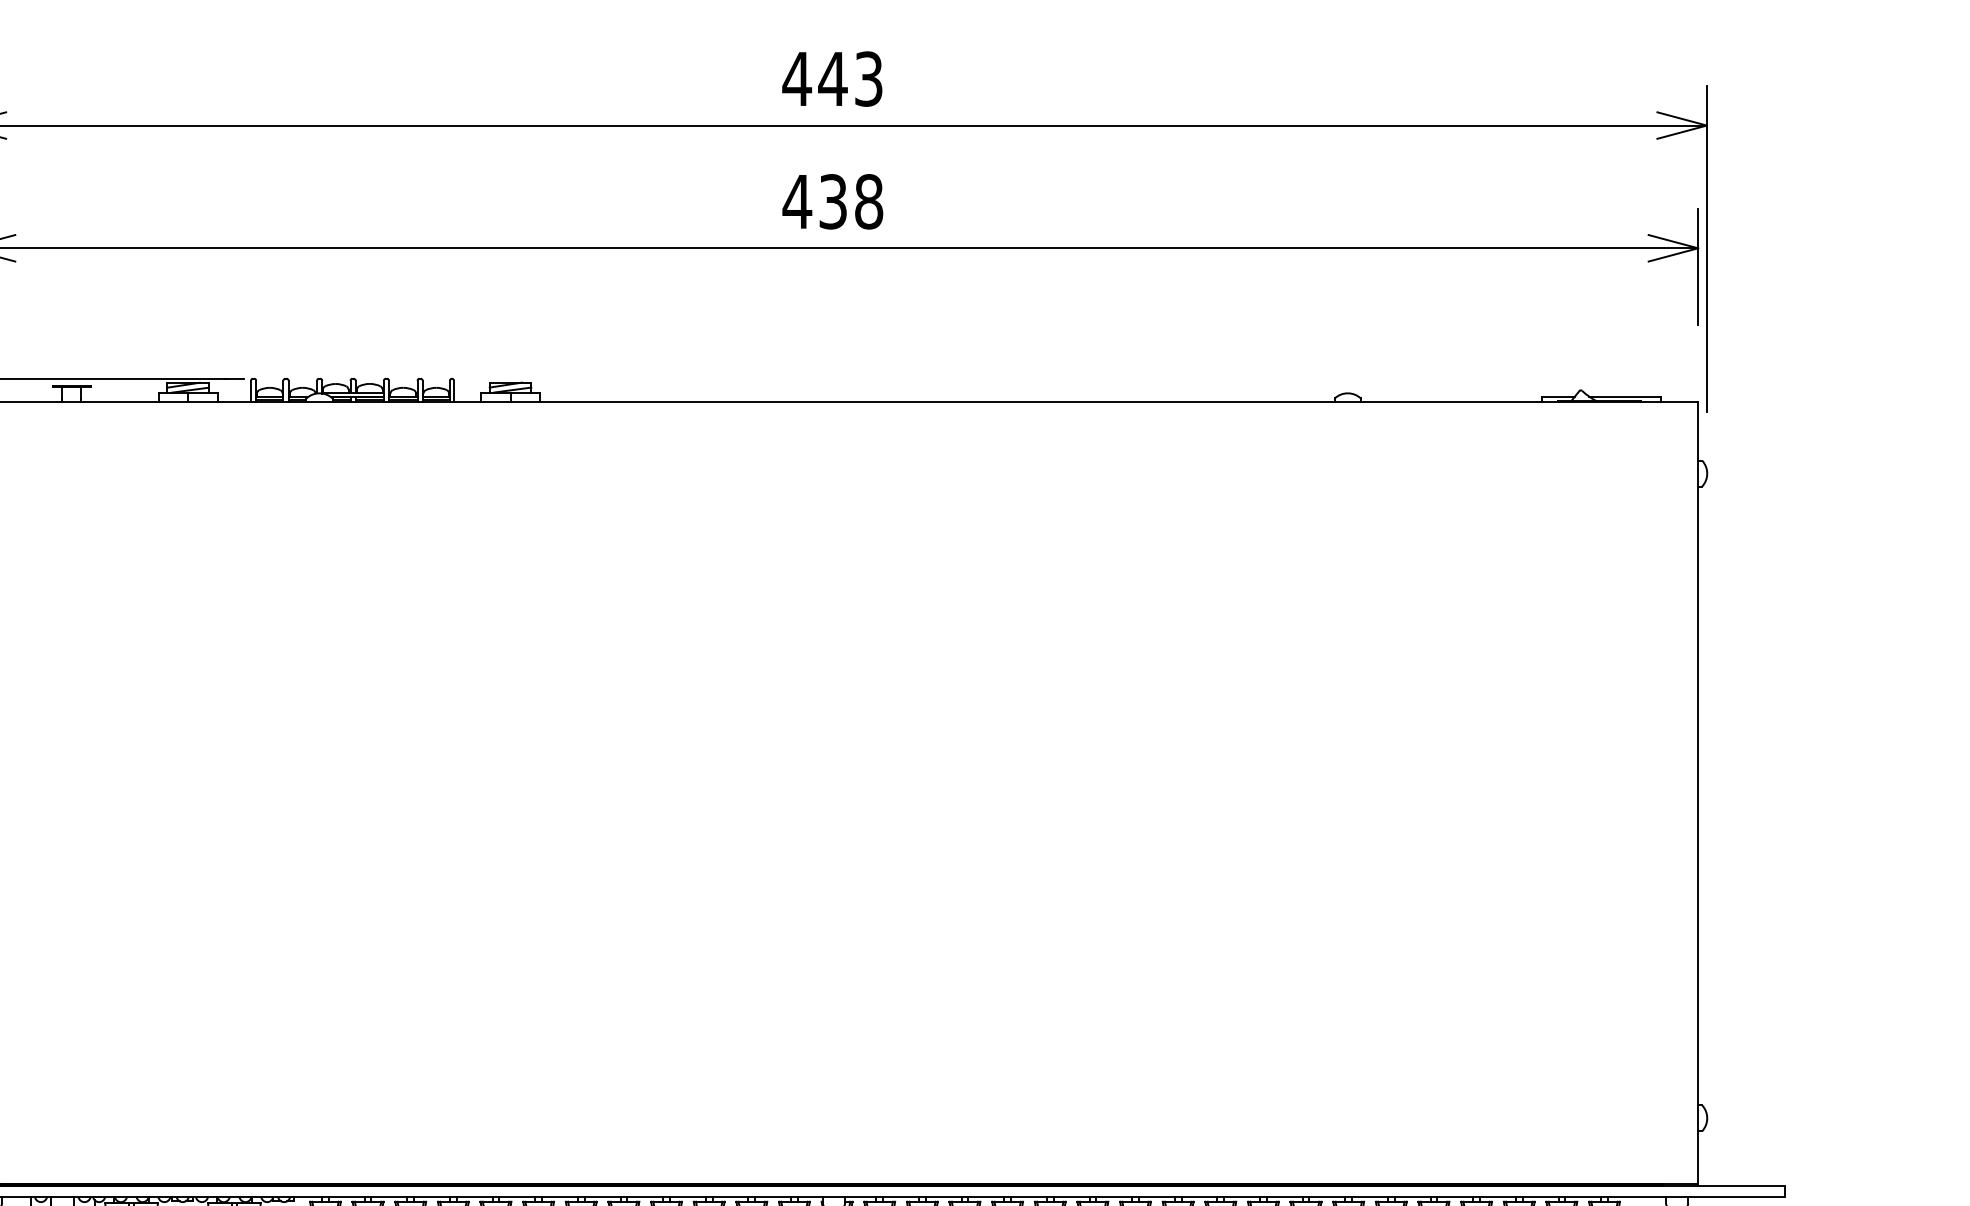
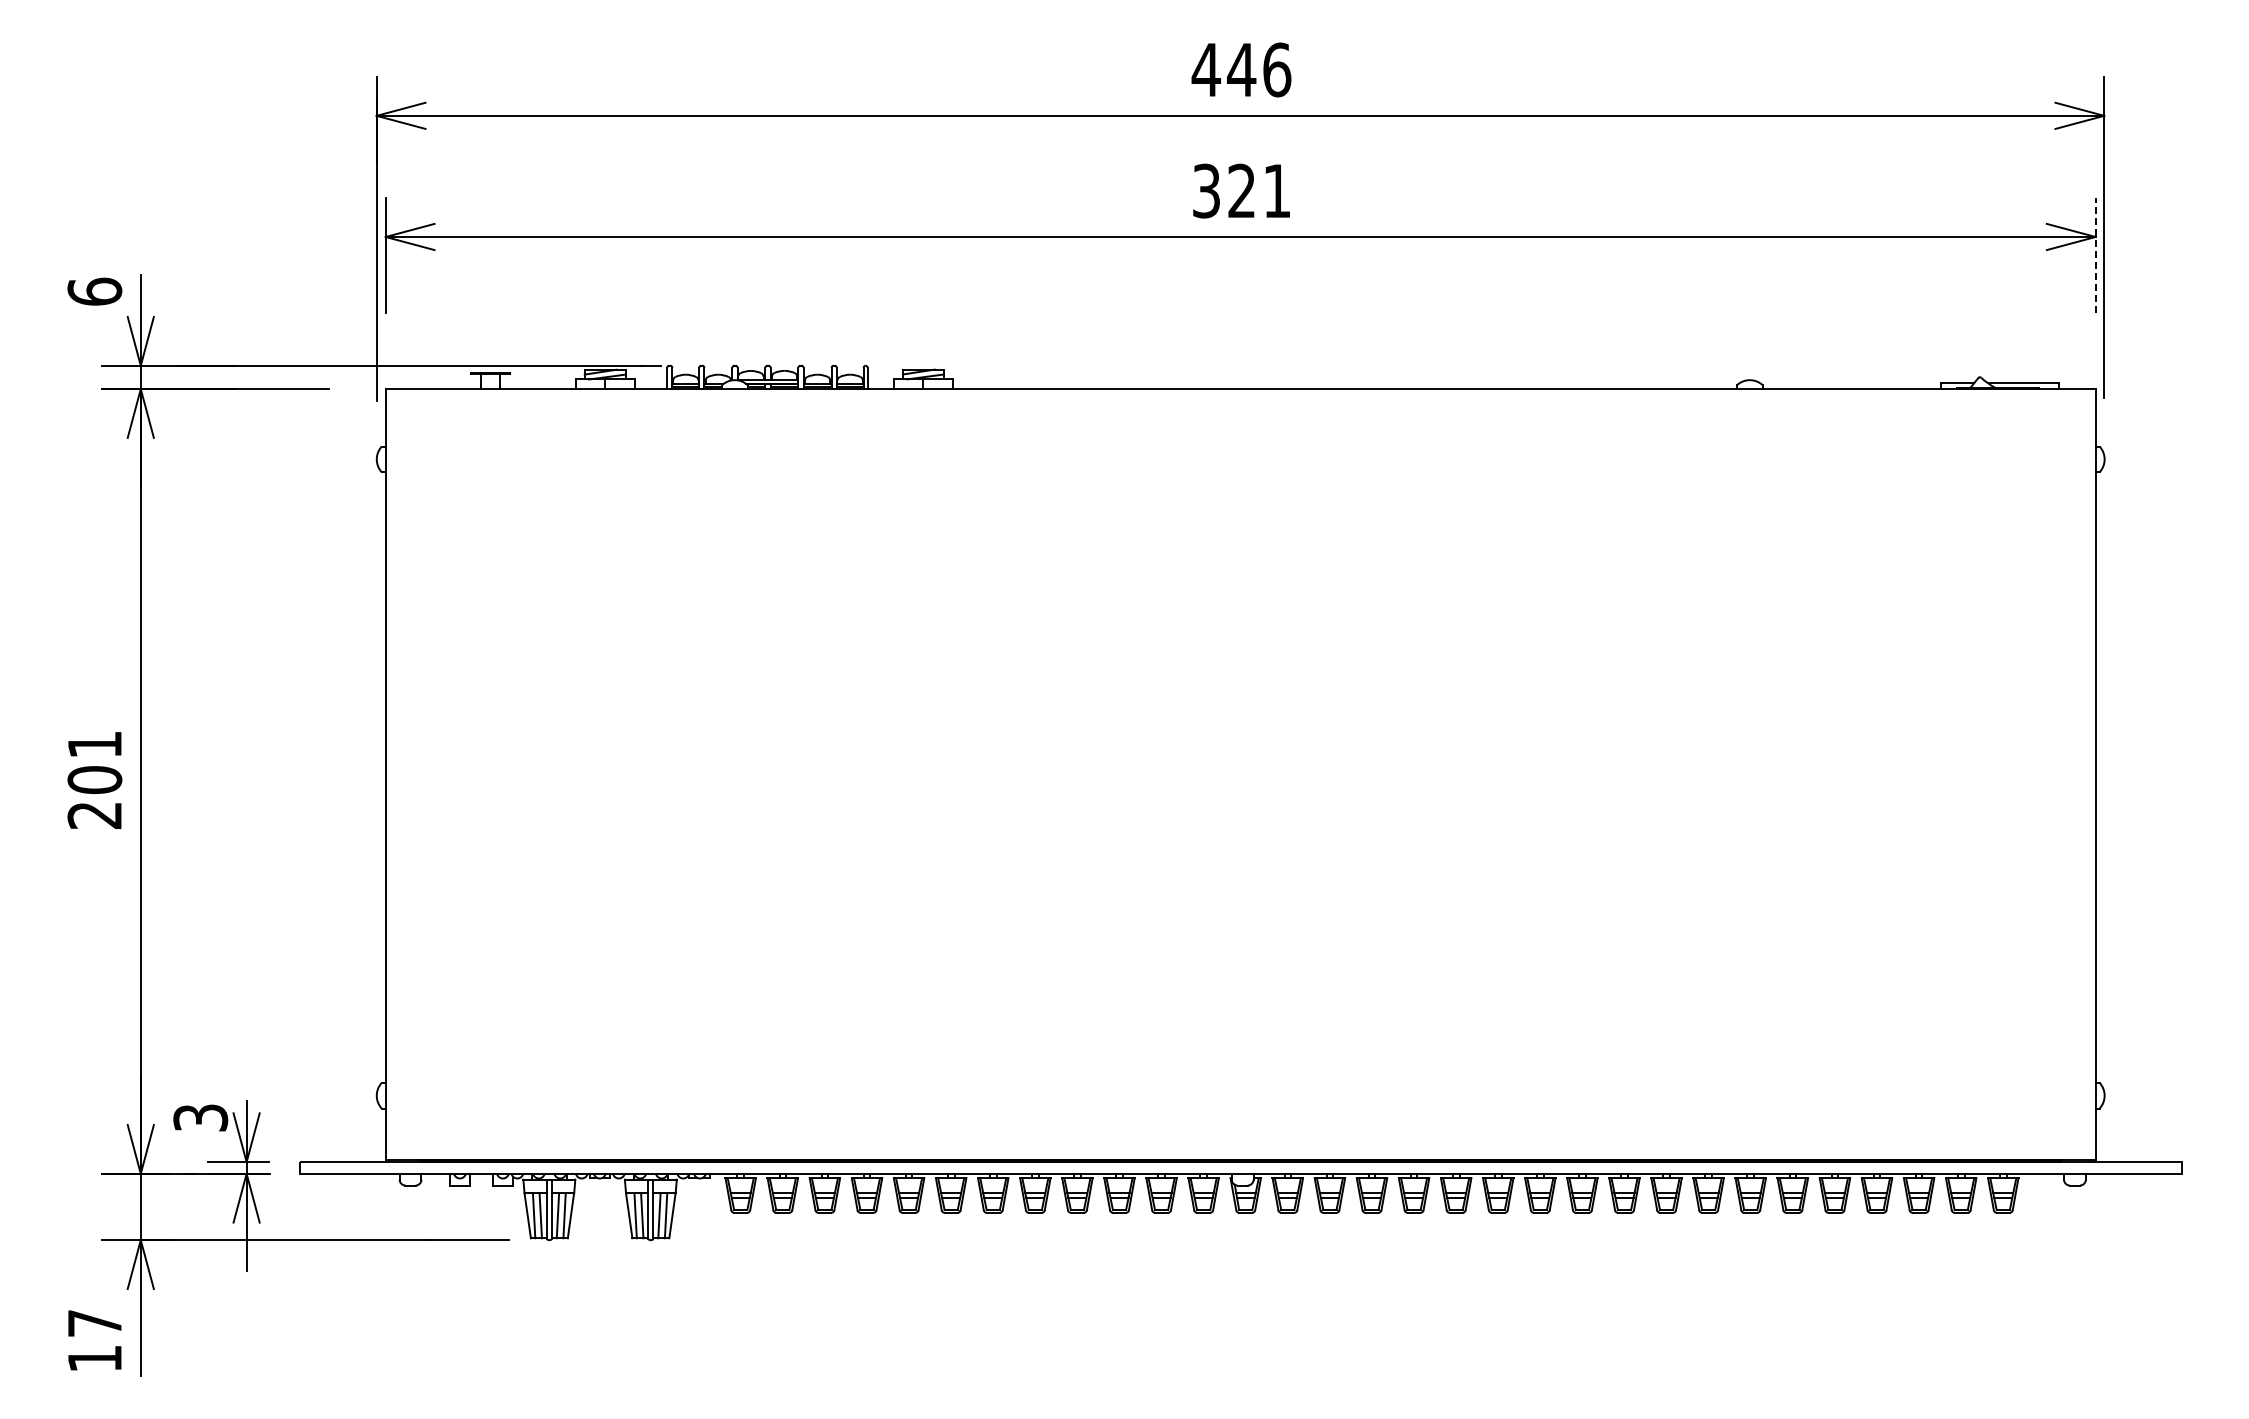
text: (869, 78) -> (1277, 69), 443 -> 446
text: (832, 201) -> (1241, 190), 438 -> 321
line: (1697, 267) -> (2095, 255), solid -> dashed

